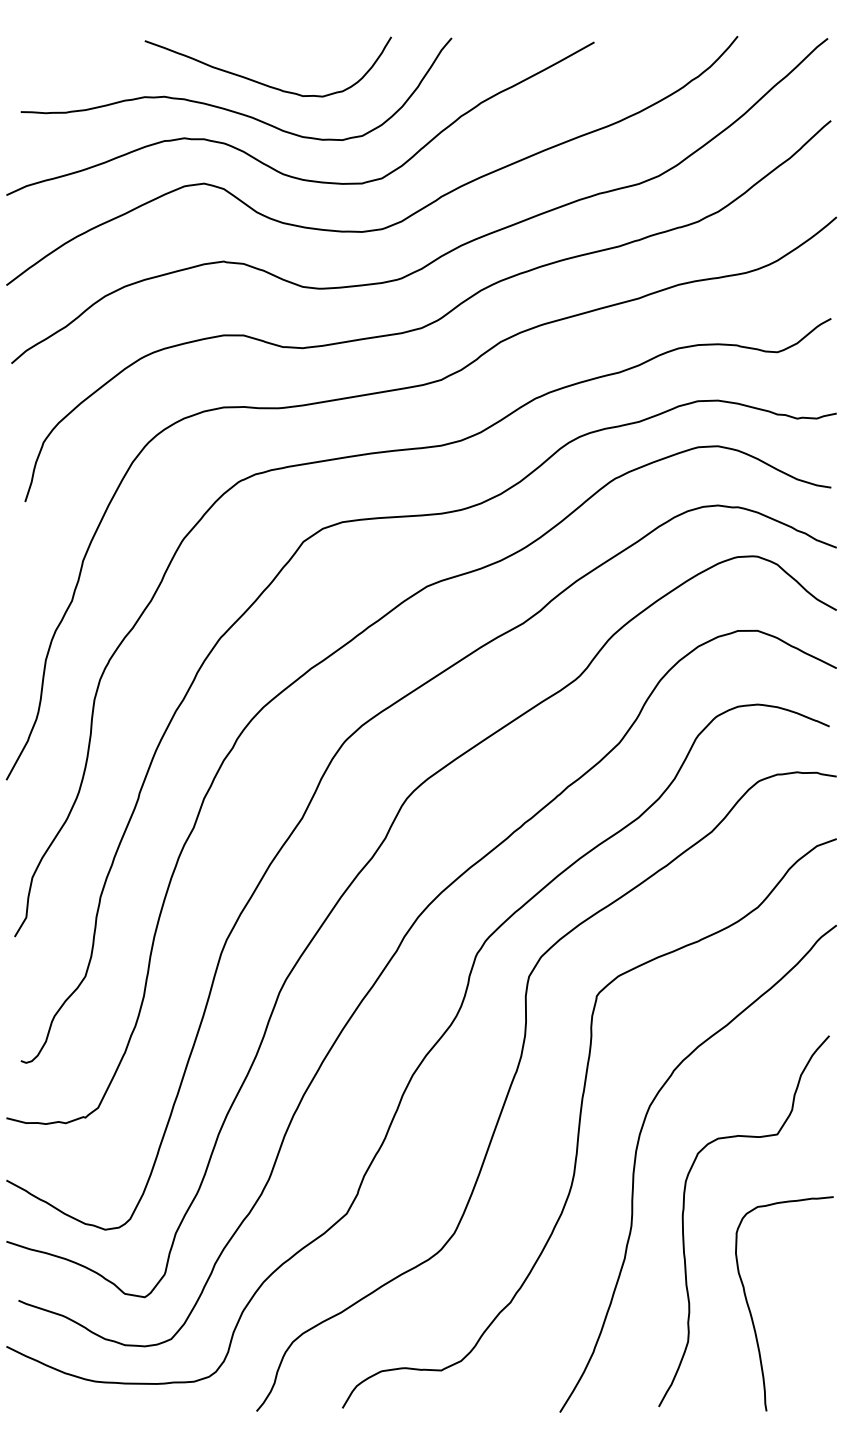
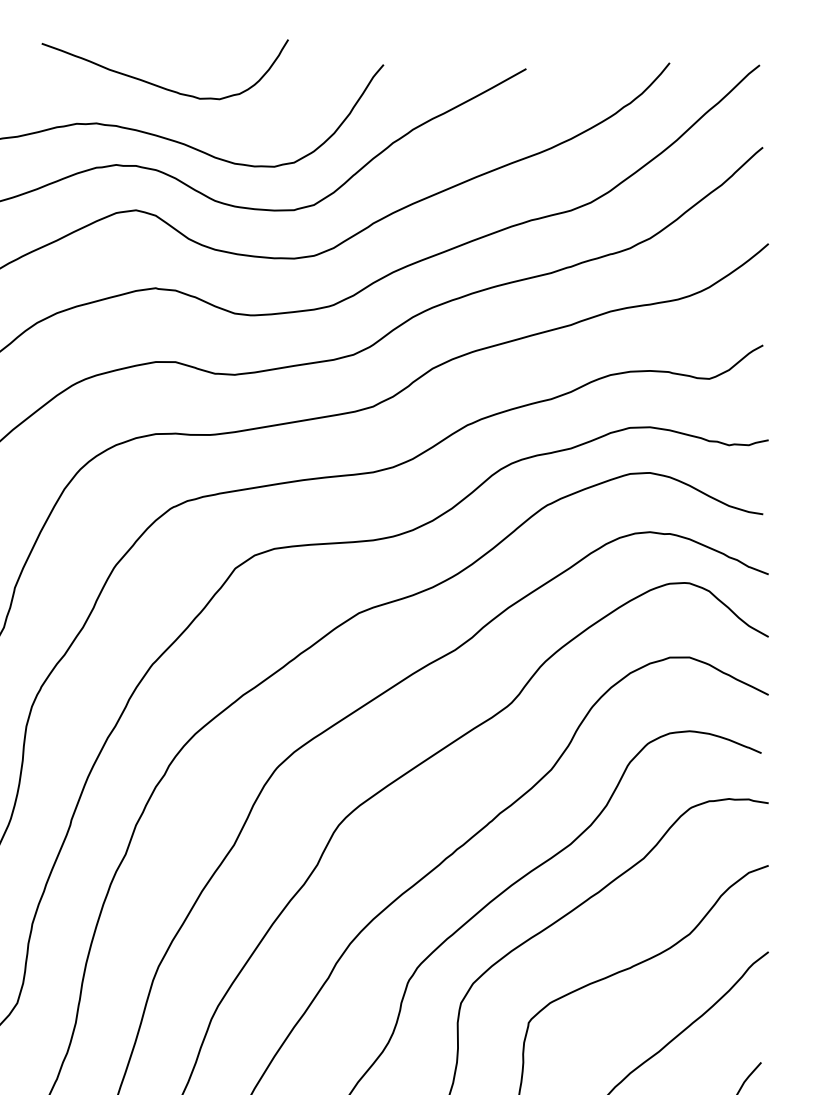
curve: (261, 82) -> (158, 85), moved

